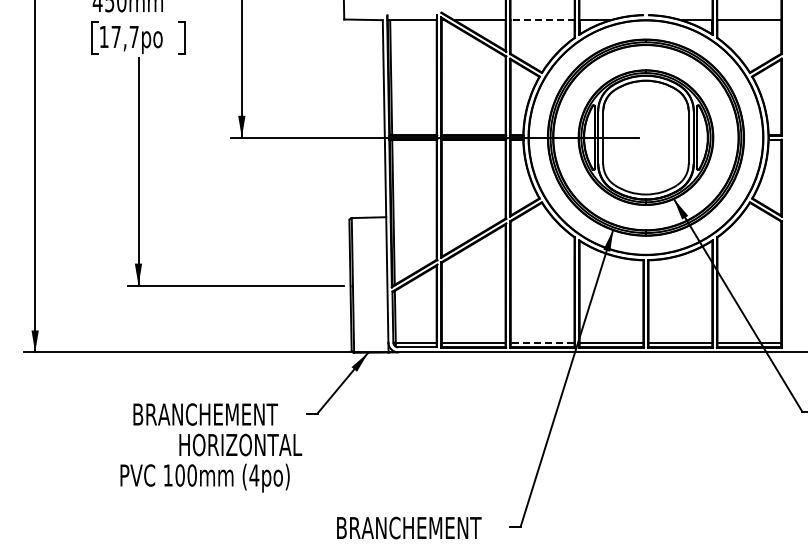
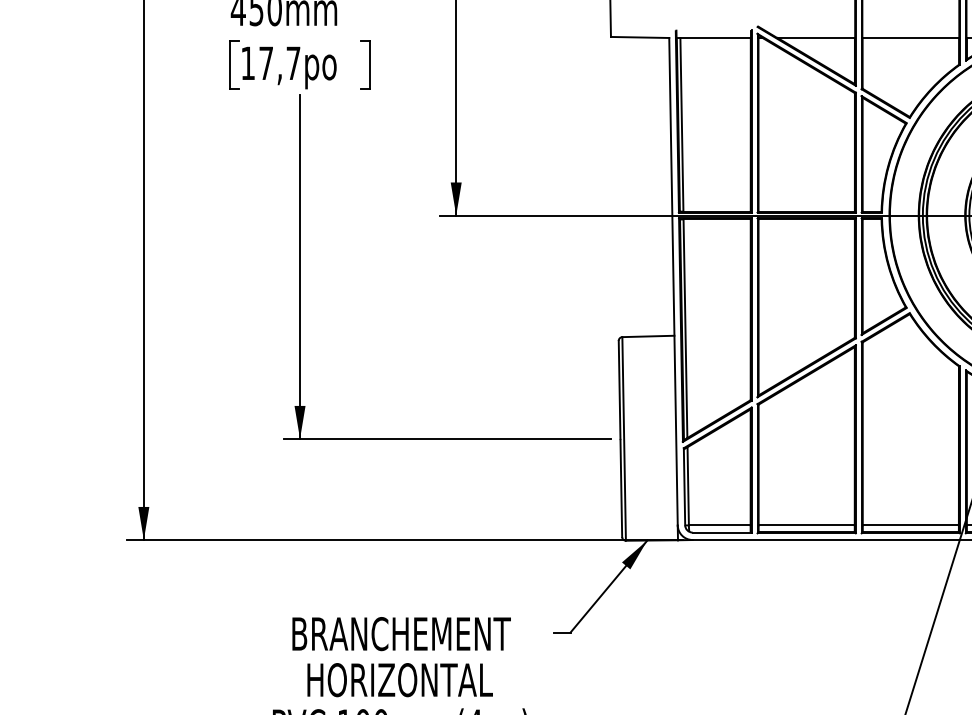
line: (542, 20) -> (910, 38), dashed -> solid
line: (542, 342) -> (910, 525), dashed -> solid
text: (240, 444) -> (399, 679), moved

